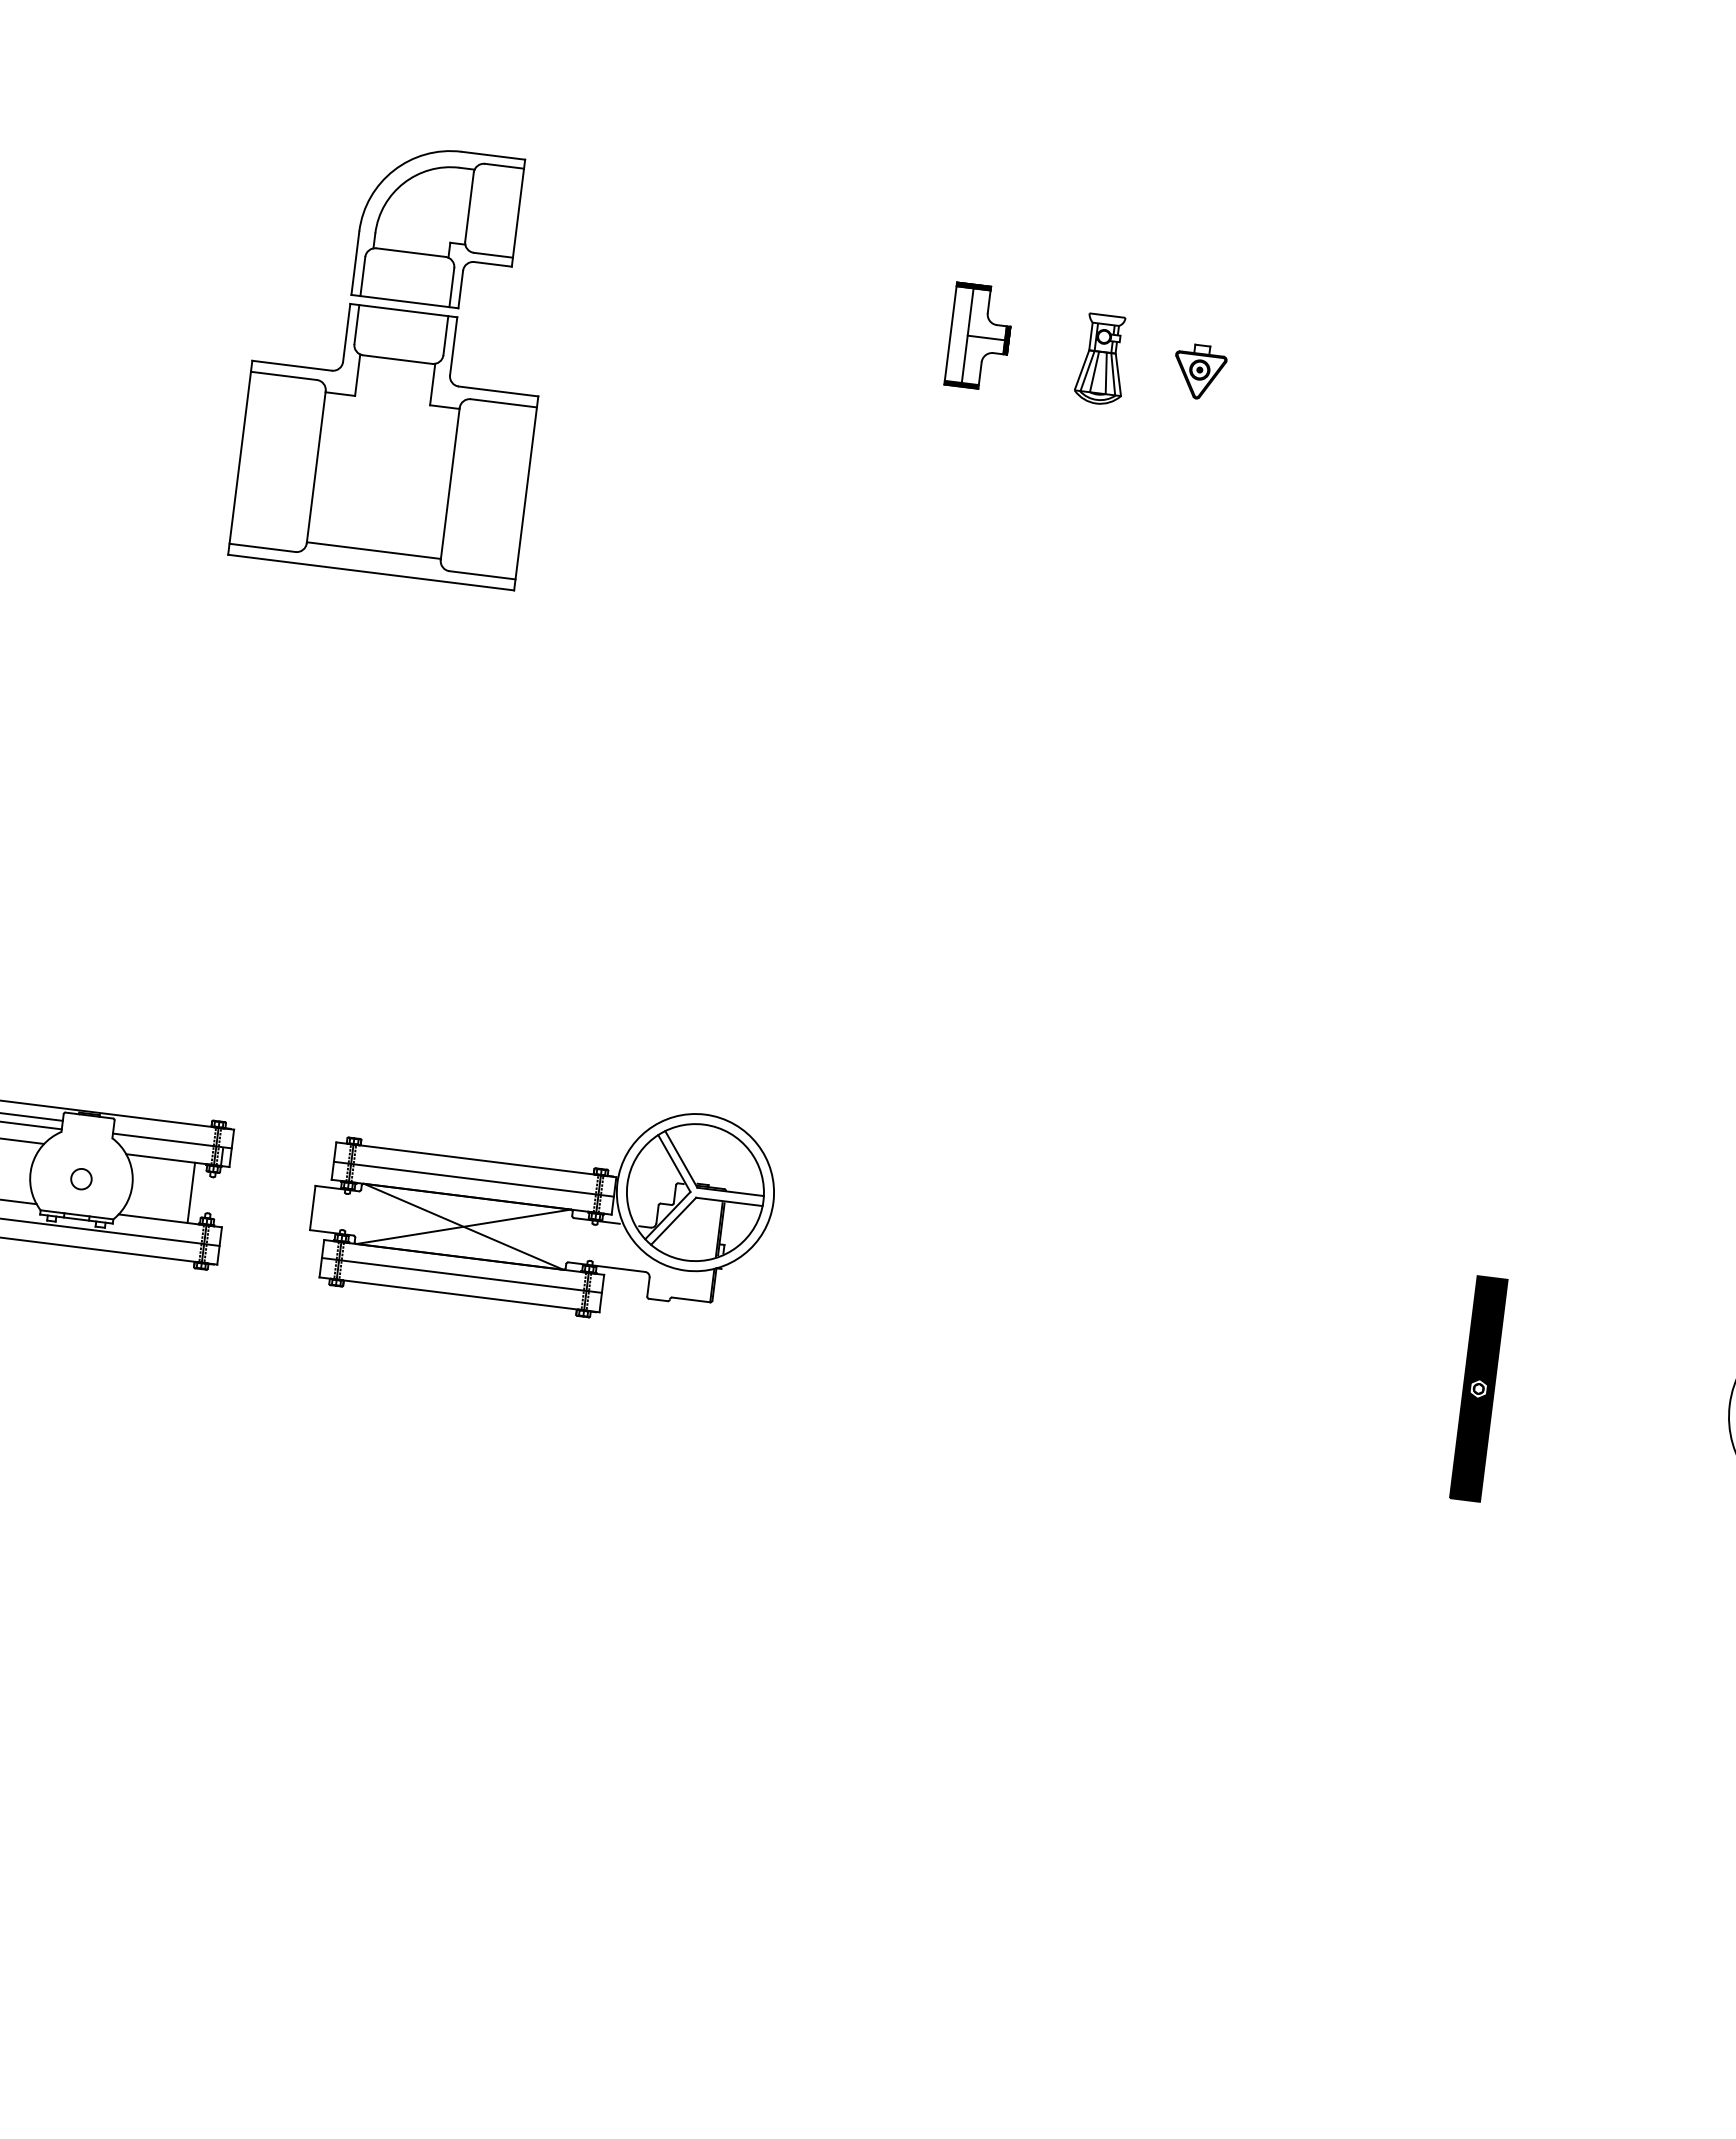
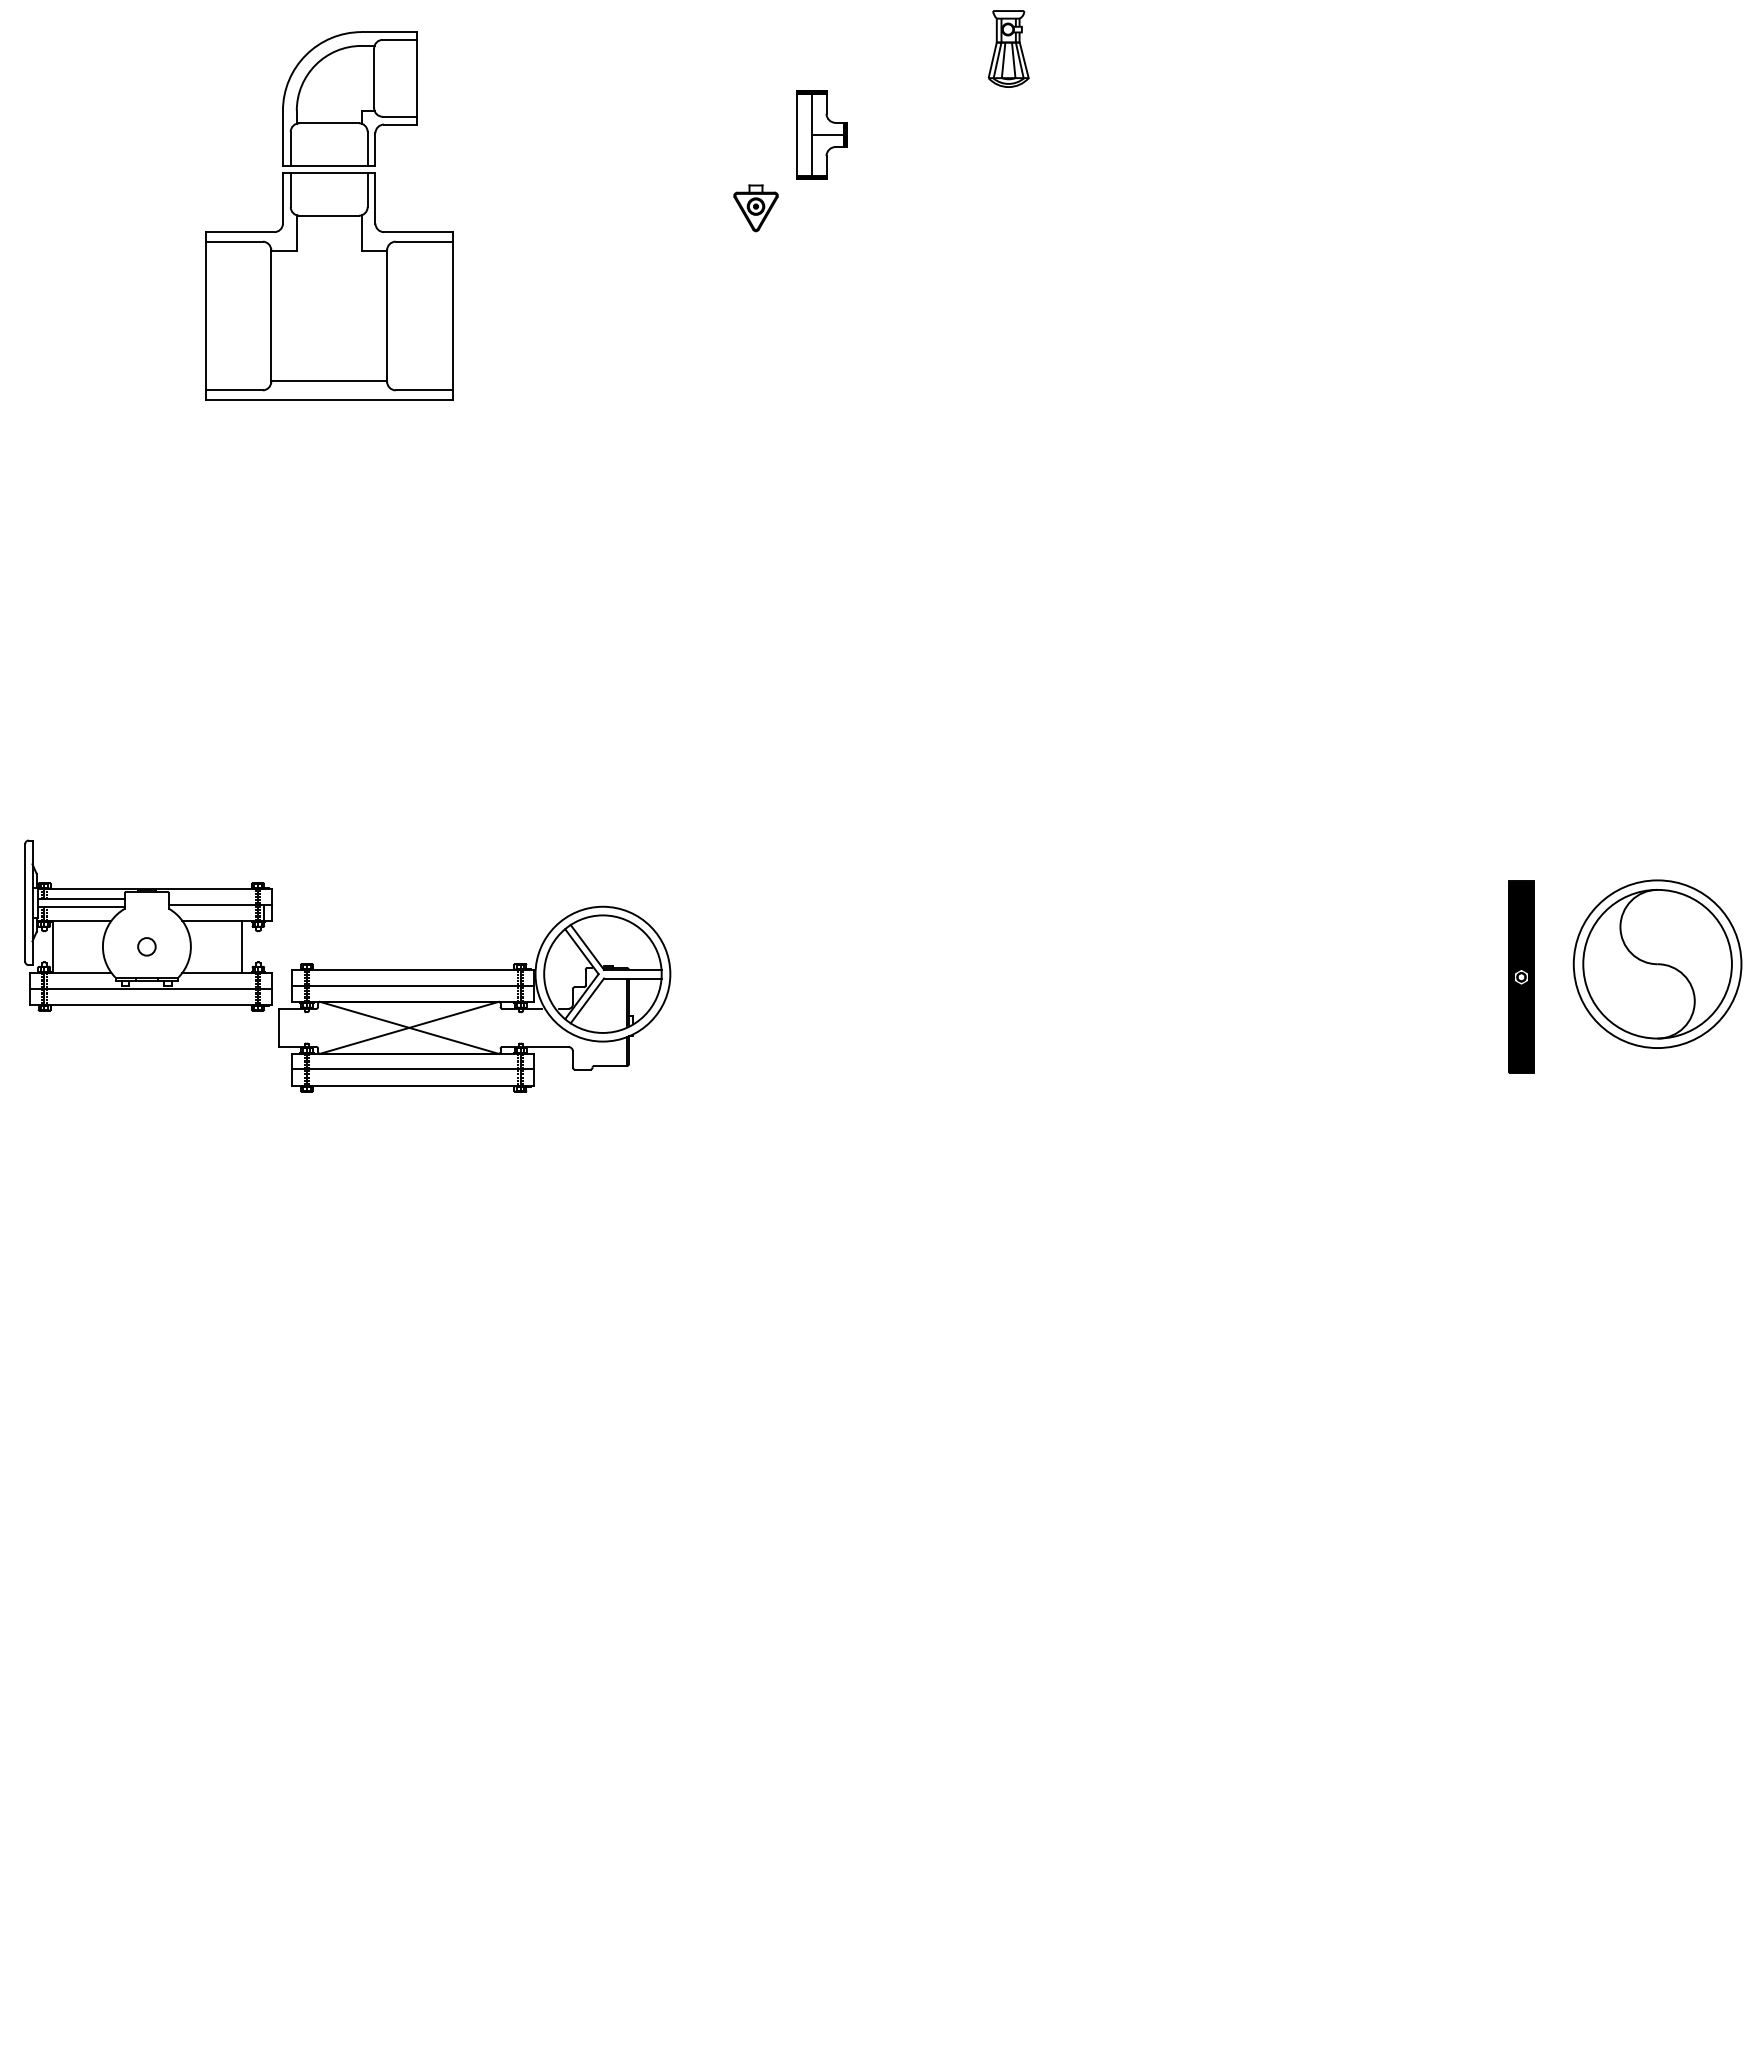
part: (1101, 358) -> (1008, 48), moved
part: (1198, 372) -> (755, 208), moved
part: (543, 1202) -> (474, 998), moved
part: (1478, 1388) -> (1521, 976), moved

